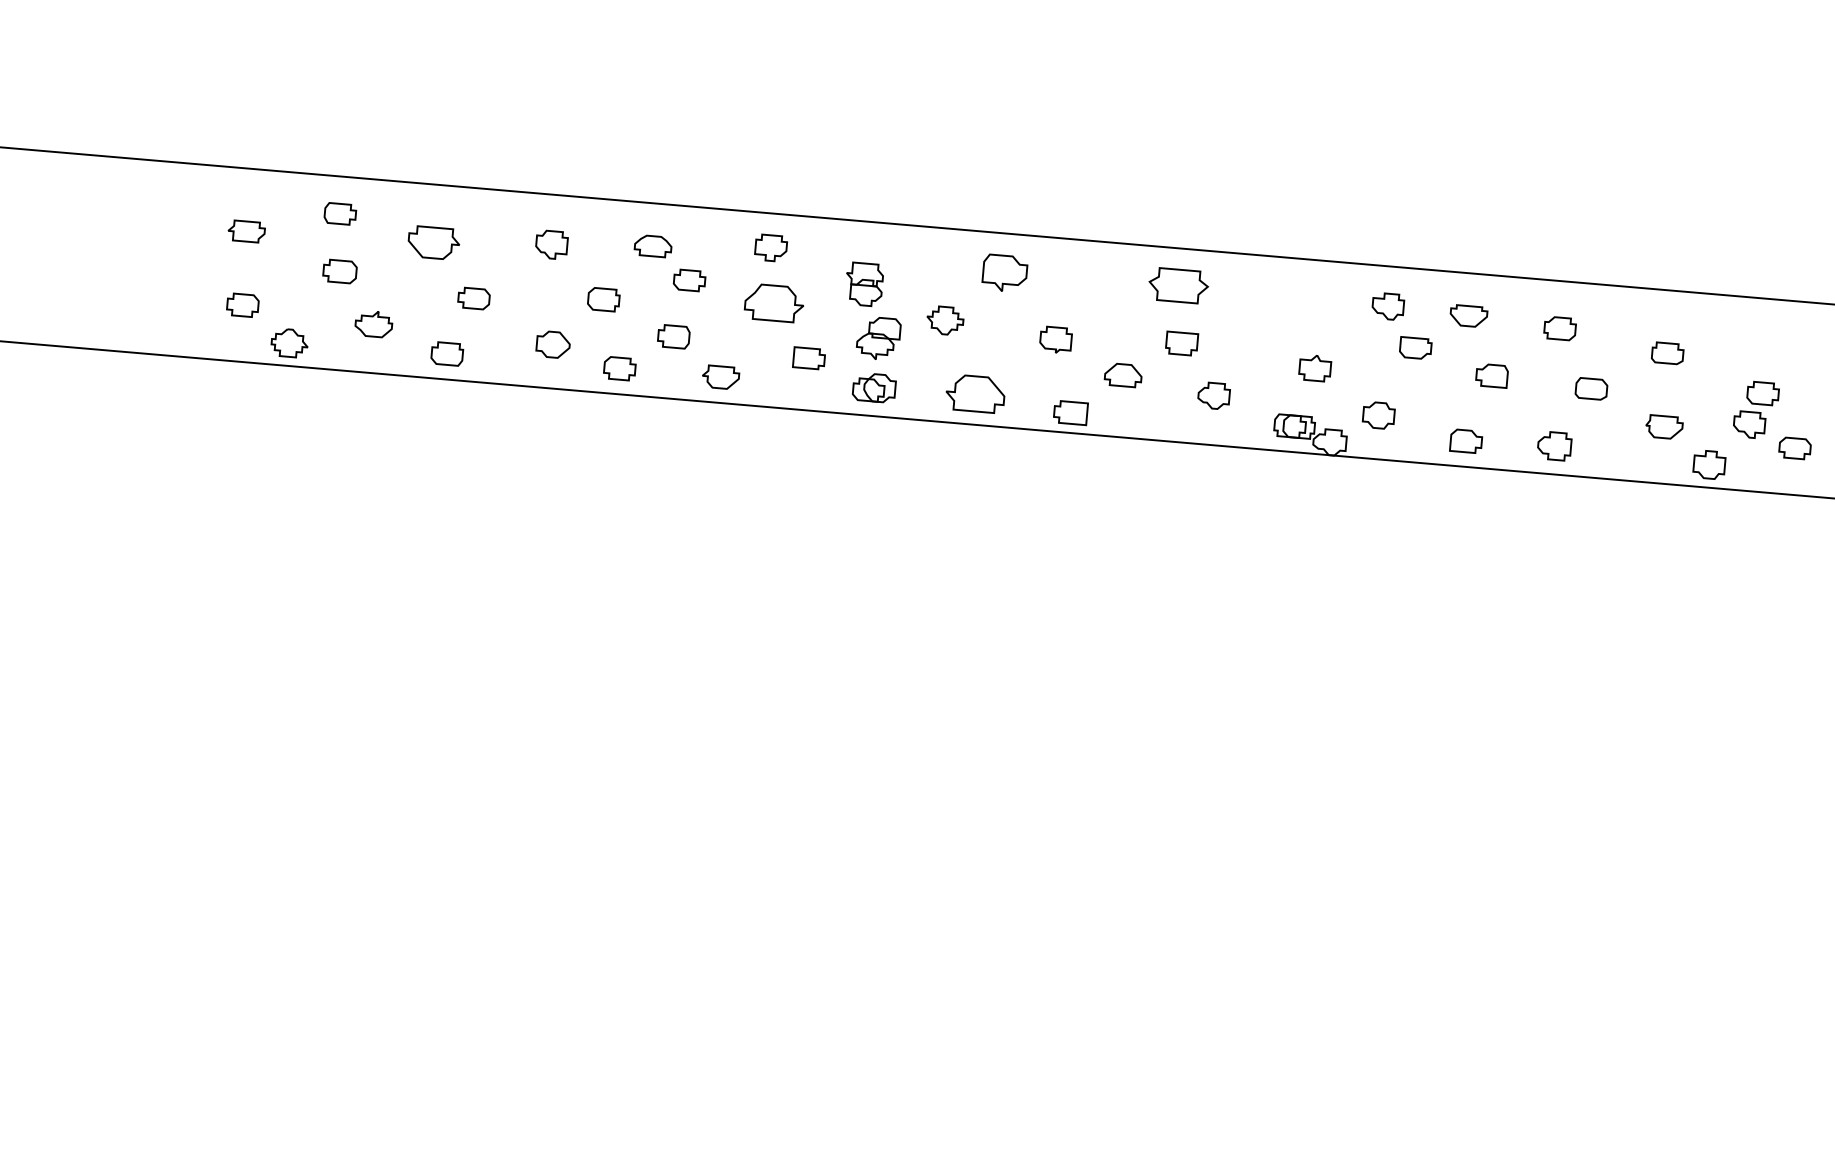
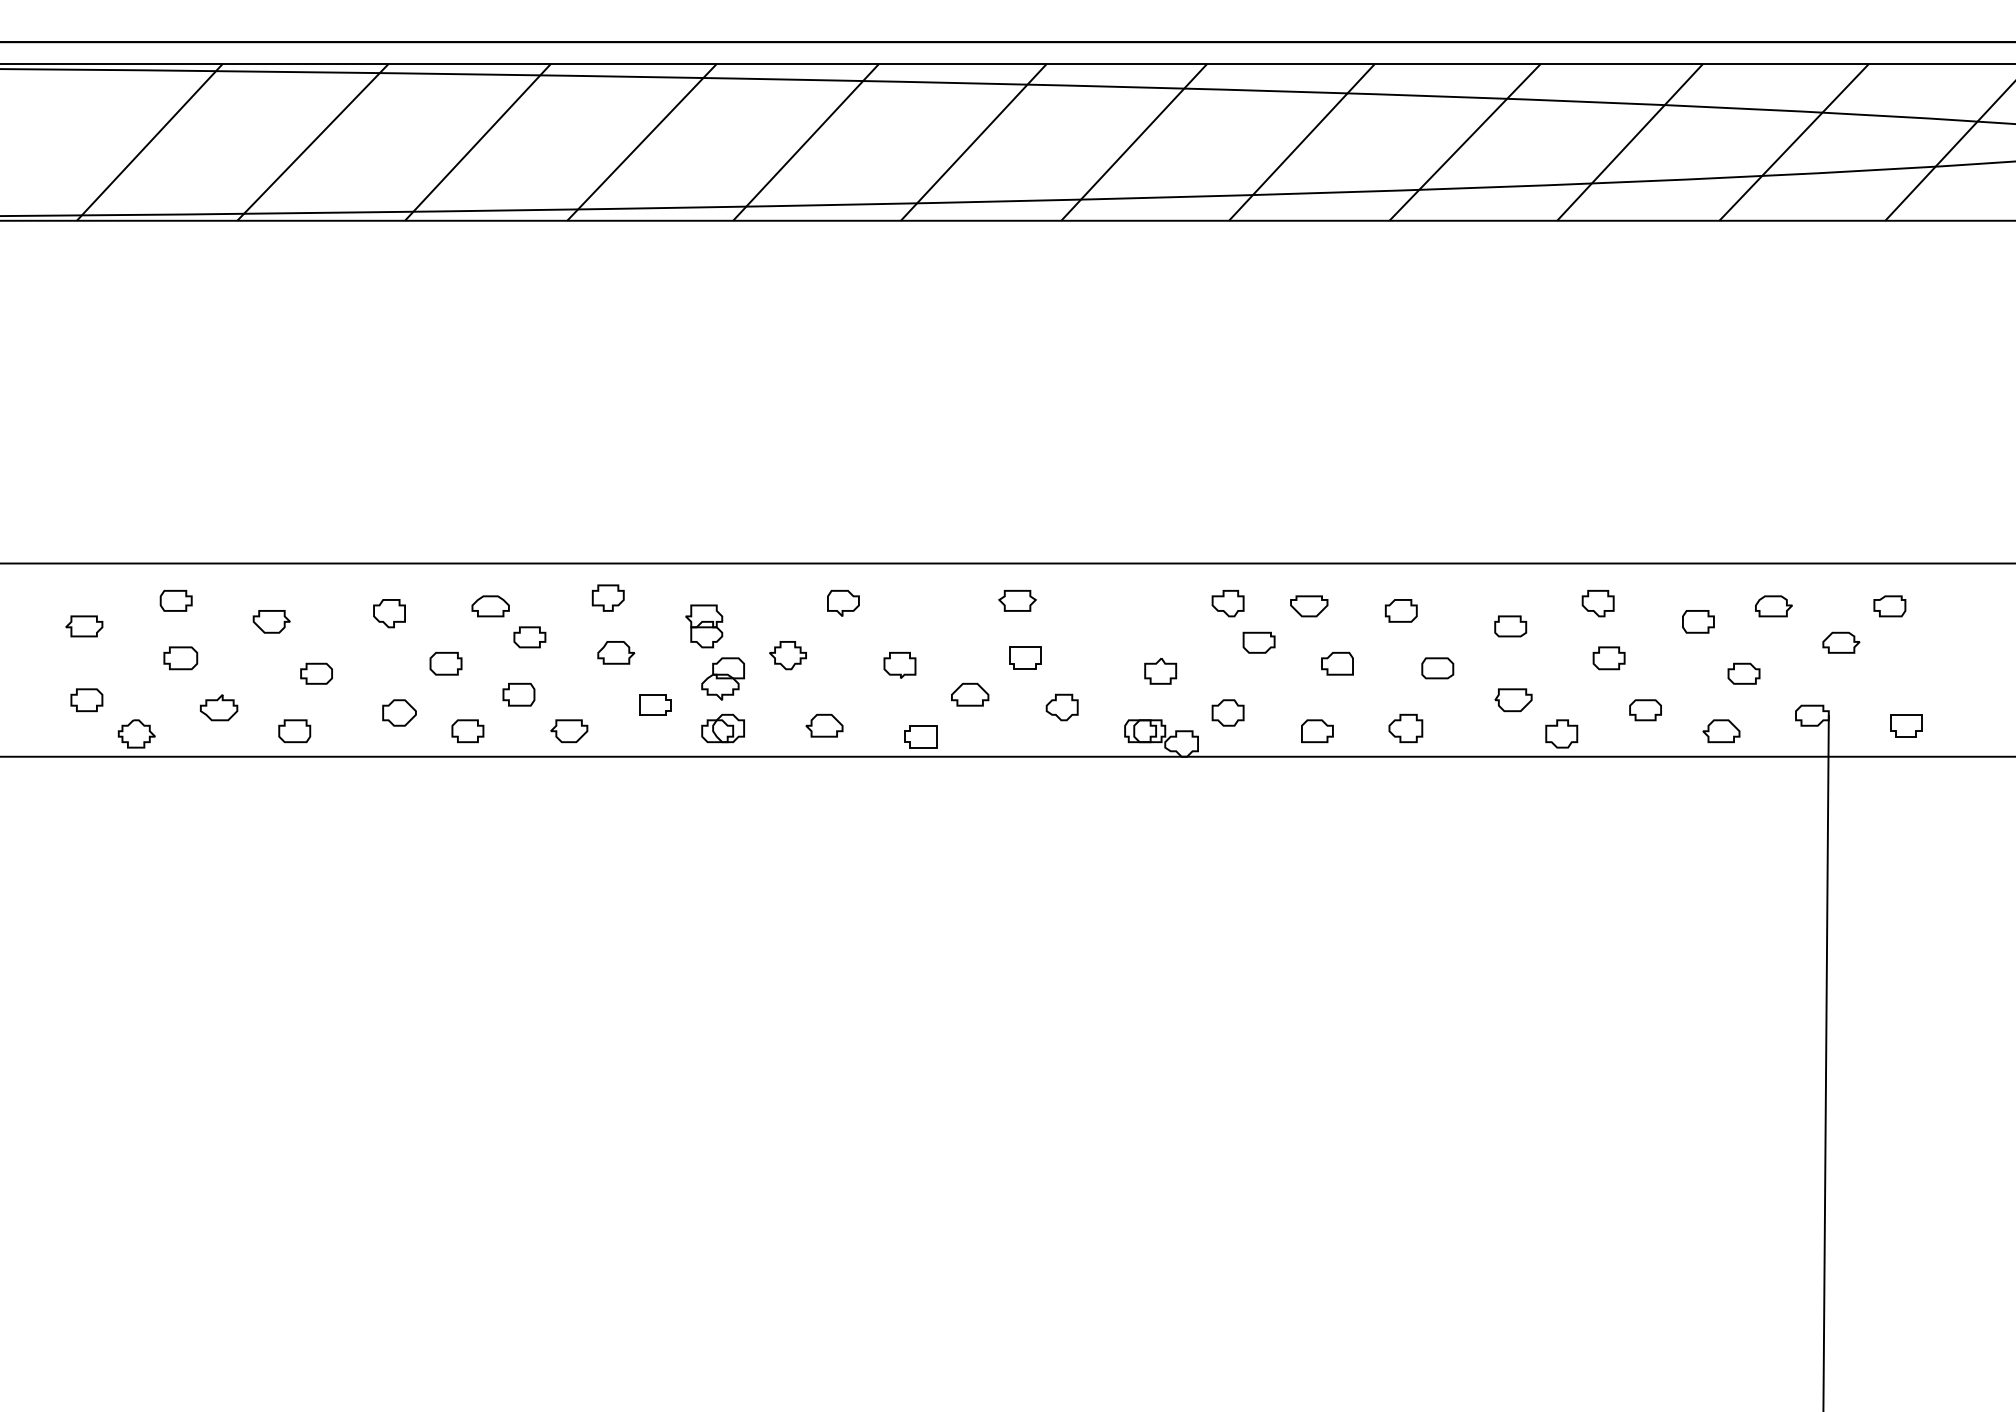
part: (433, 242) -> (271, 621), size x0.71
part: (1004, 273) -> (843, 603), size x0.71
part: (1178, 285) -> (1017, 600), size x0.62
part: (774, 303) -> (616, 652), size x0.62
part: (975, 393) -> (824, 725), size x0.62
part: (1748, 424) -> (1597, 603), moved

